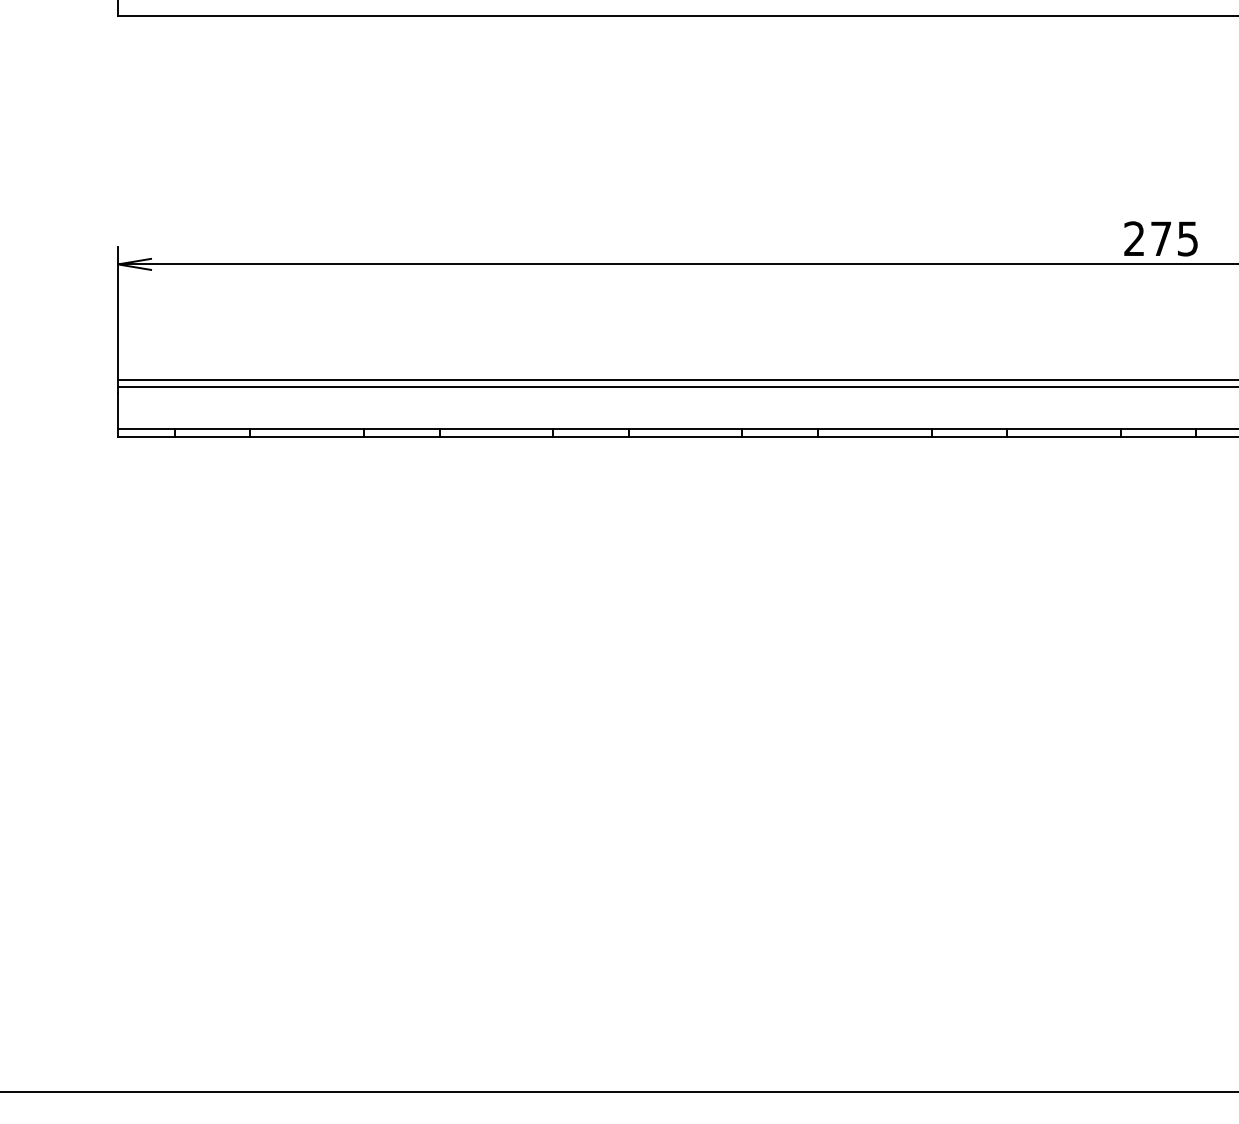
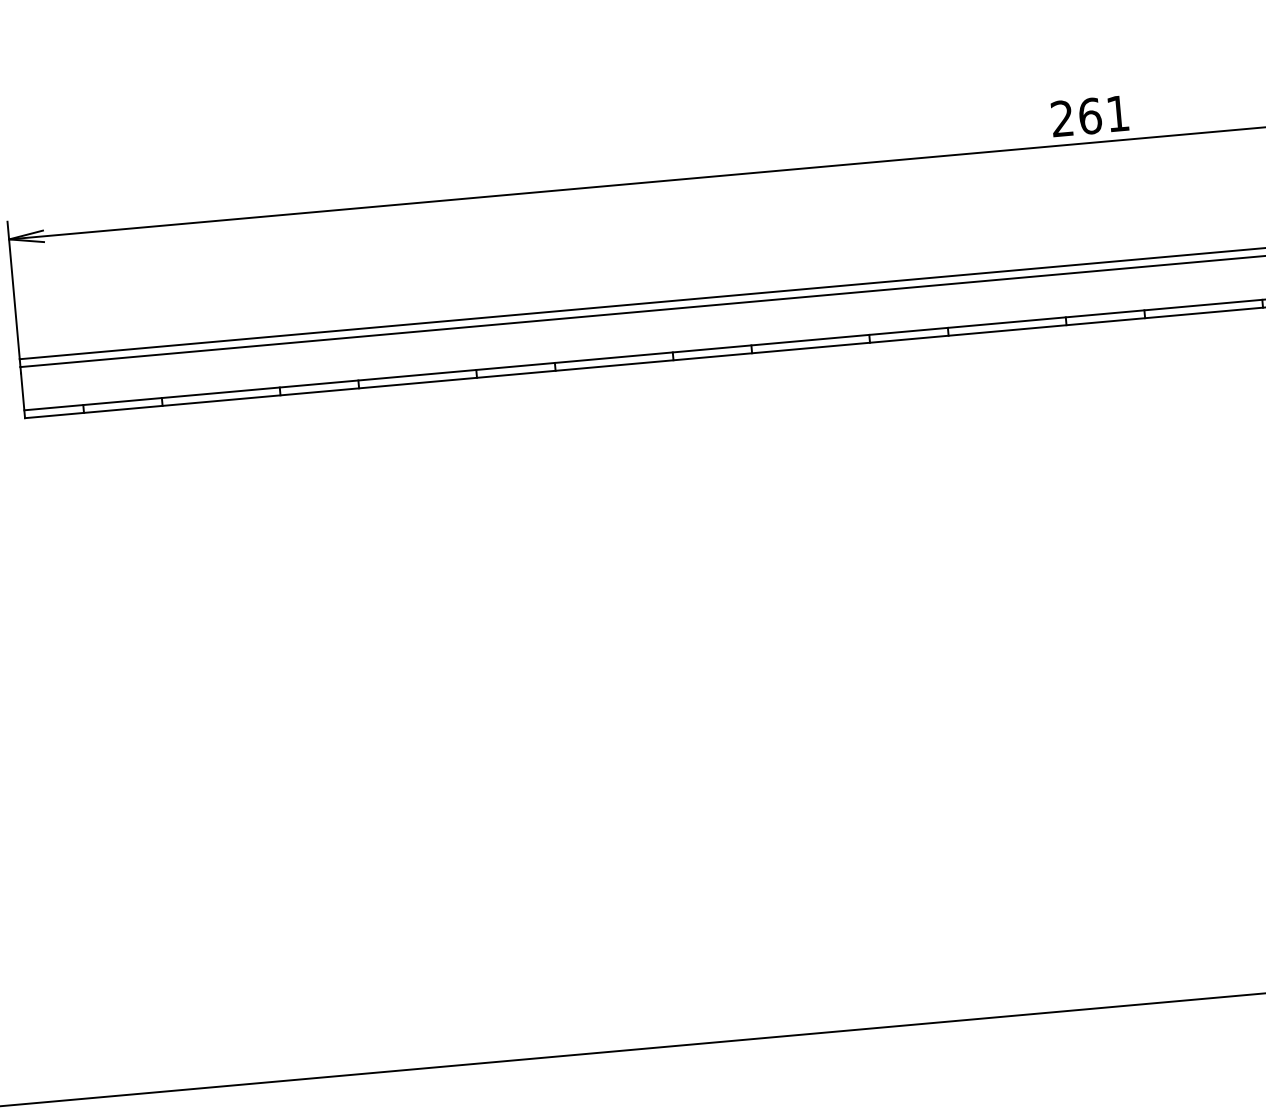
text: (1174, 238) -> (1103, 114), 275 -> 261

